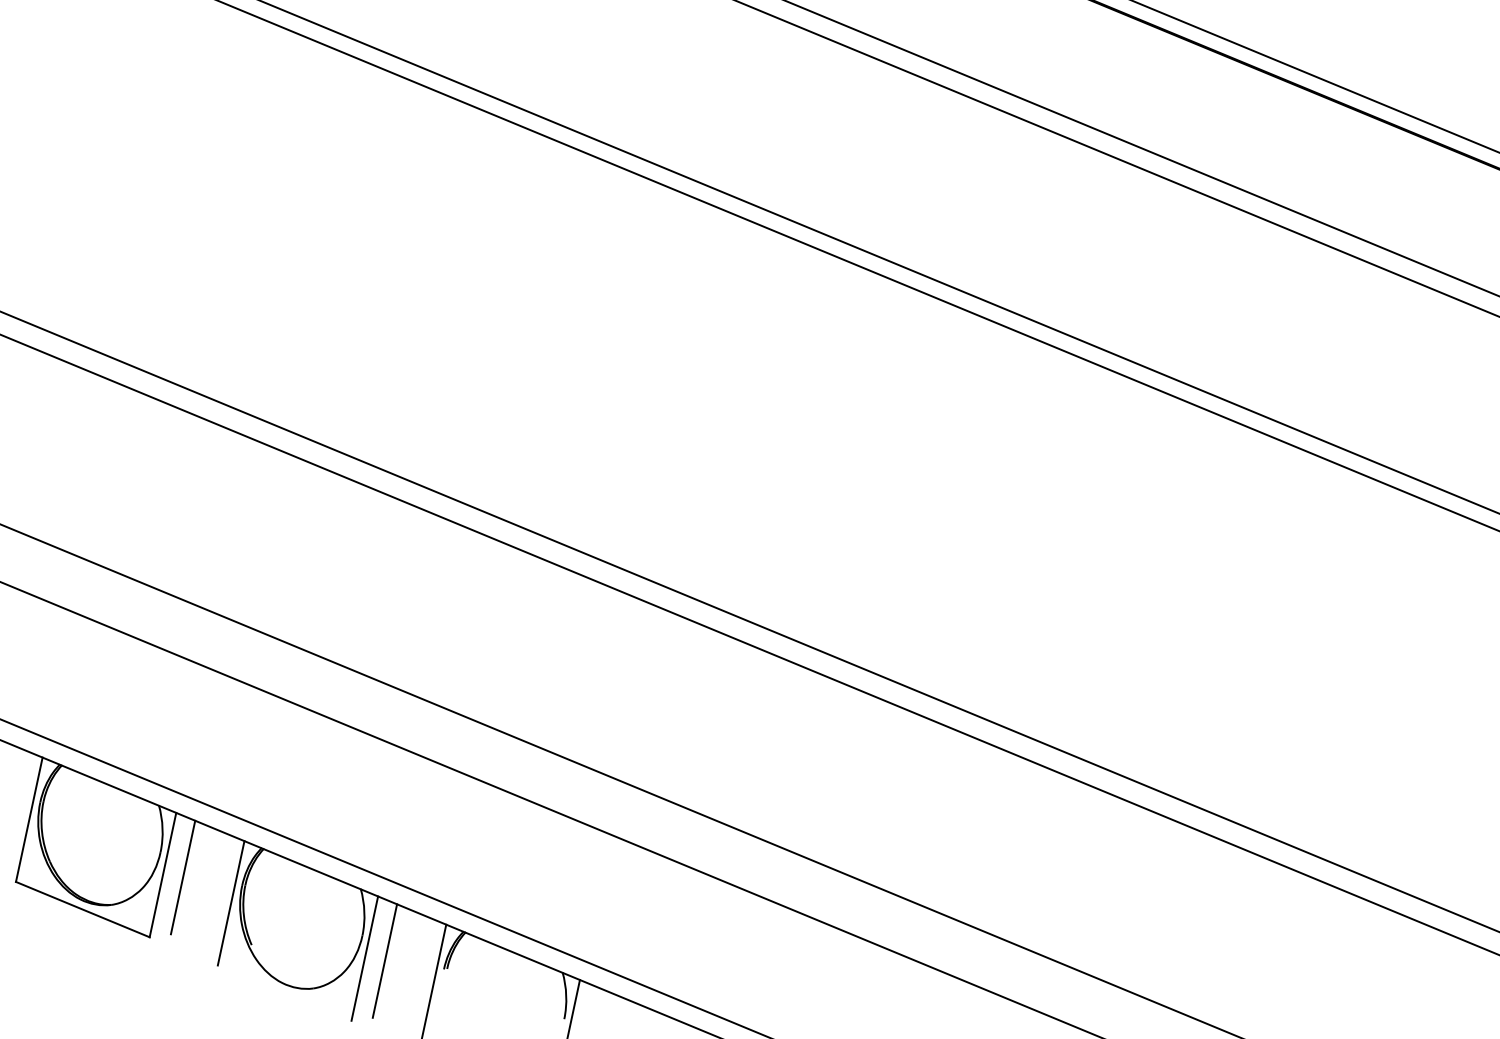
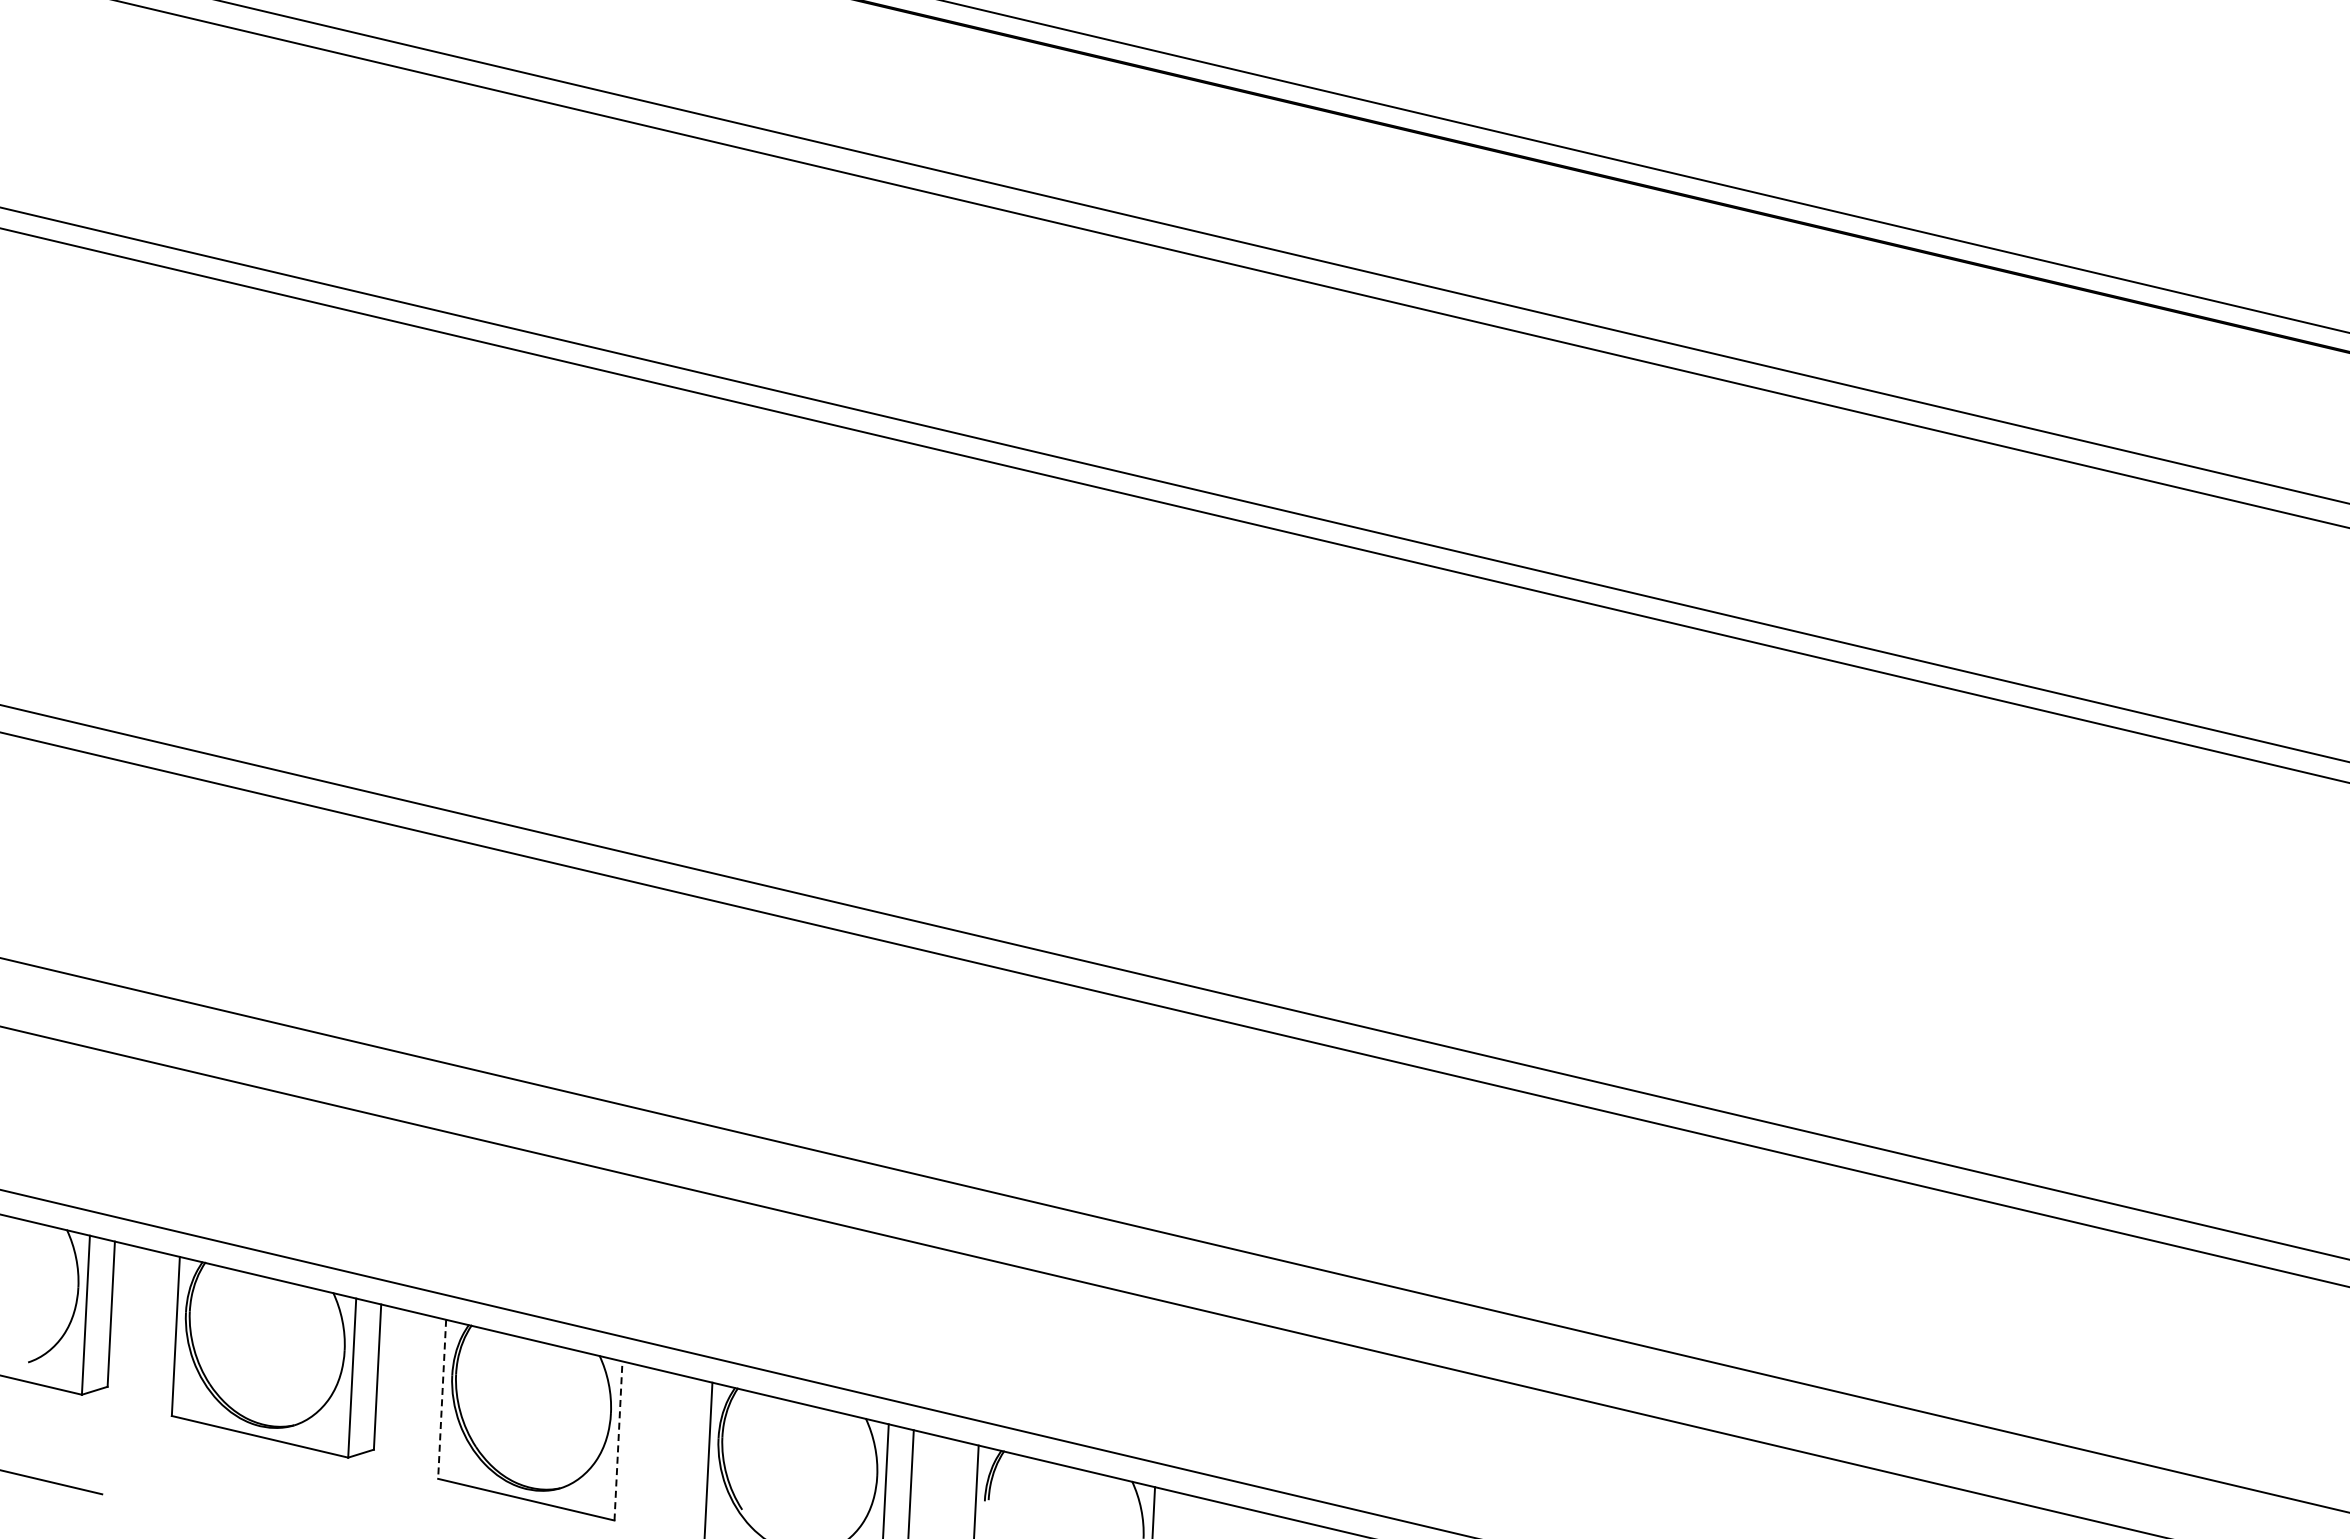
line: (29, 819) -> (442, 1399), solid -> dashed
line: (163, 874) -> (618, 1440), solid -> dashed
line: (182, 877) -> (643, 1439), removed

